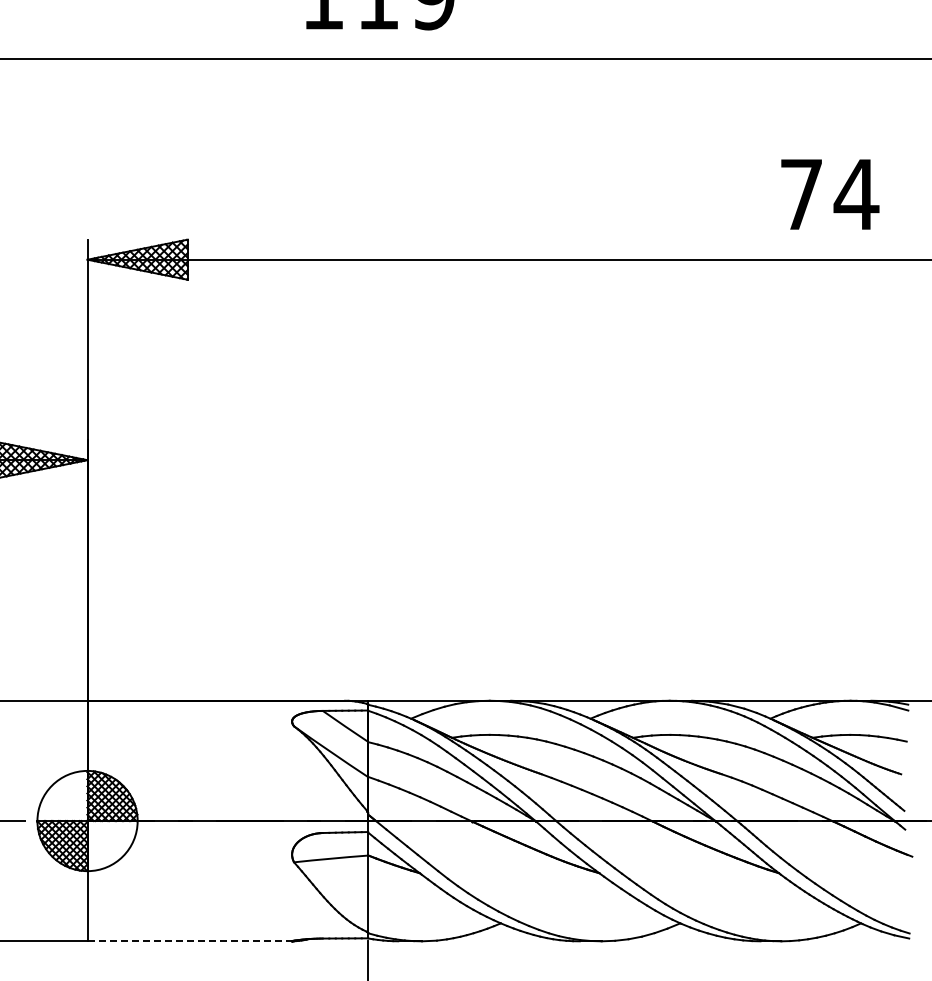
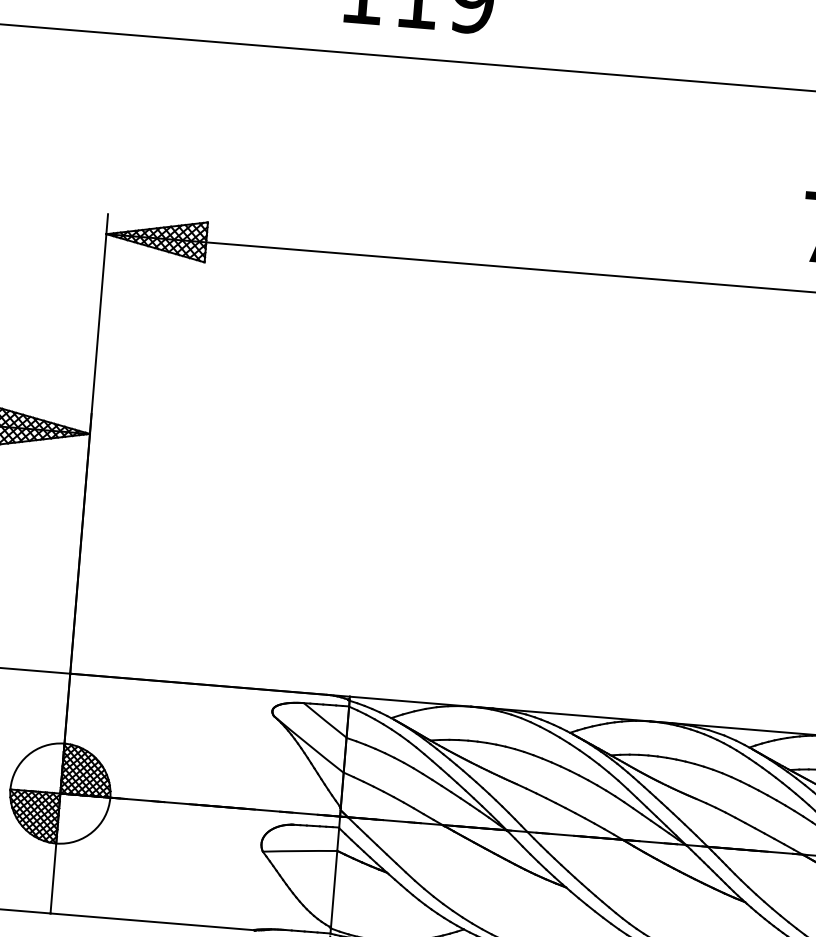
line: (190, 941) -> (153, 922), dashed -> solid

